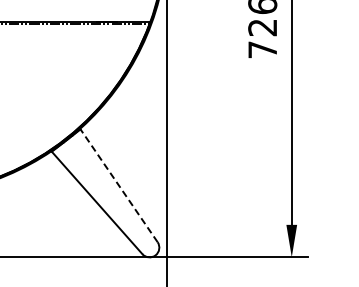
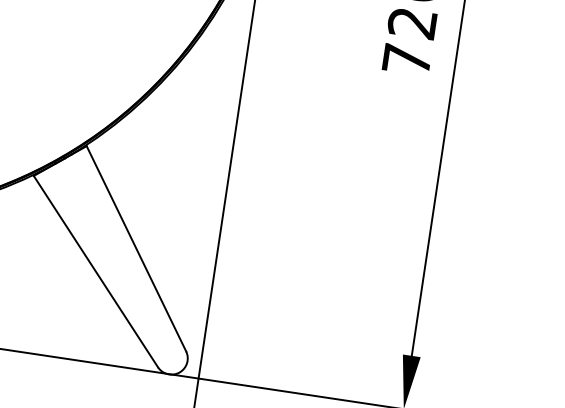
line: (118, 185) -> (135, 248), dashed -> solid

